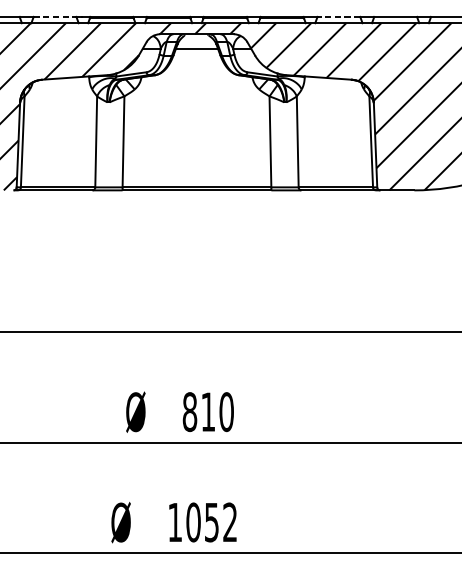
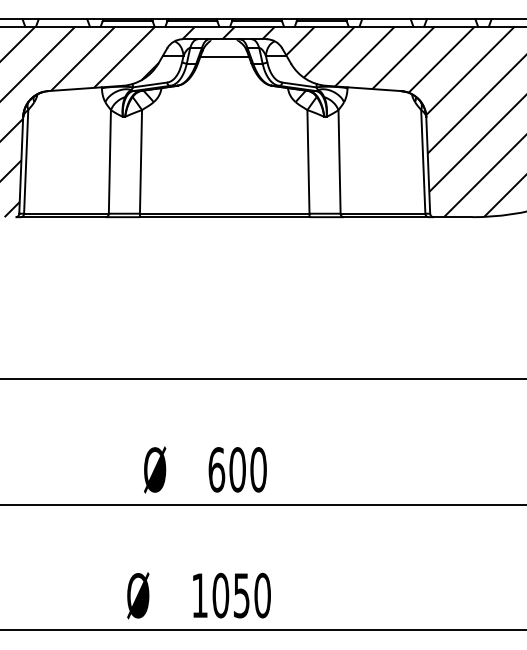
line: (55, 16) -> (63, 19), dashed -> solid
line: (338, 16) -> (385, 19), dashed -> solid
text: (198, 411) -> (226, 469), 810 -> 600
text: (230, 522) -> (262, 595), 1052 -> 1050

